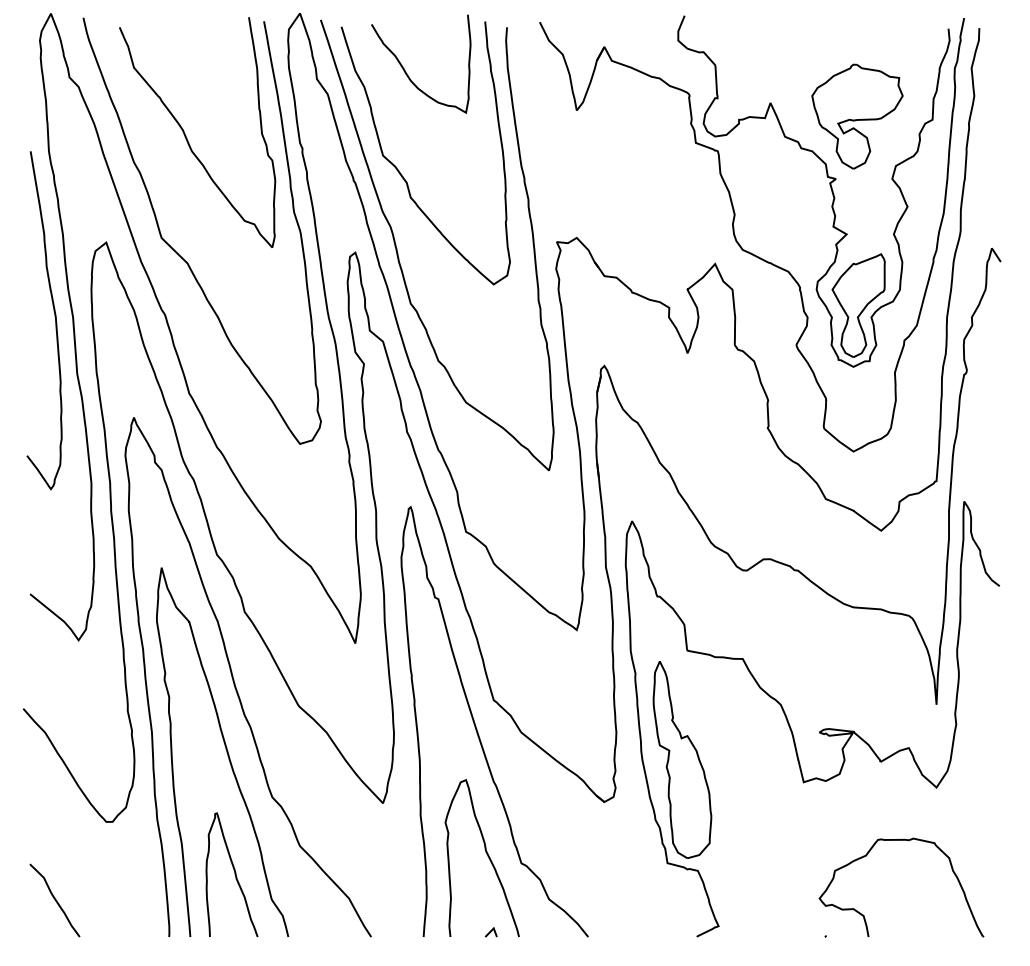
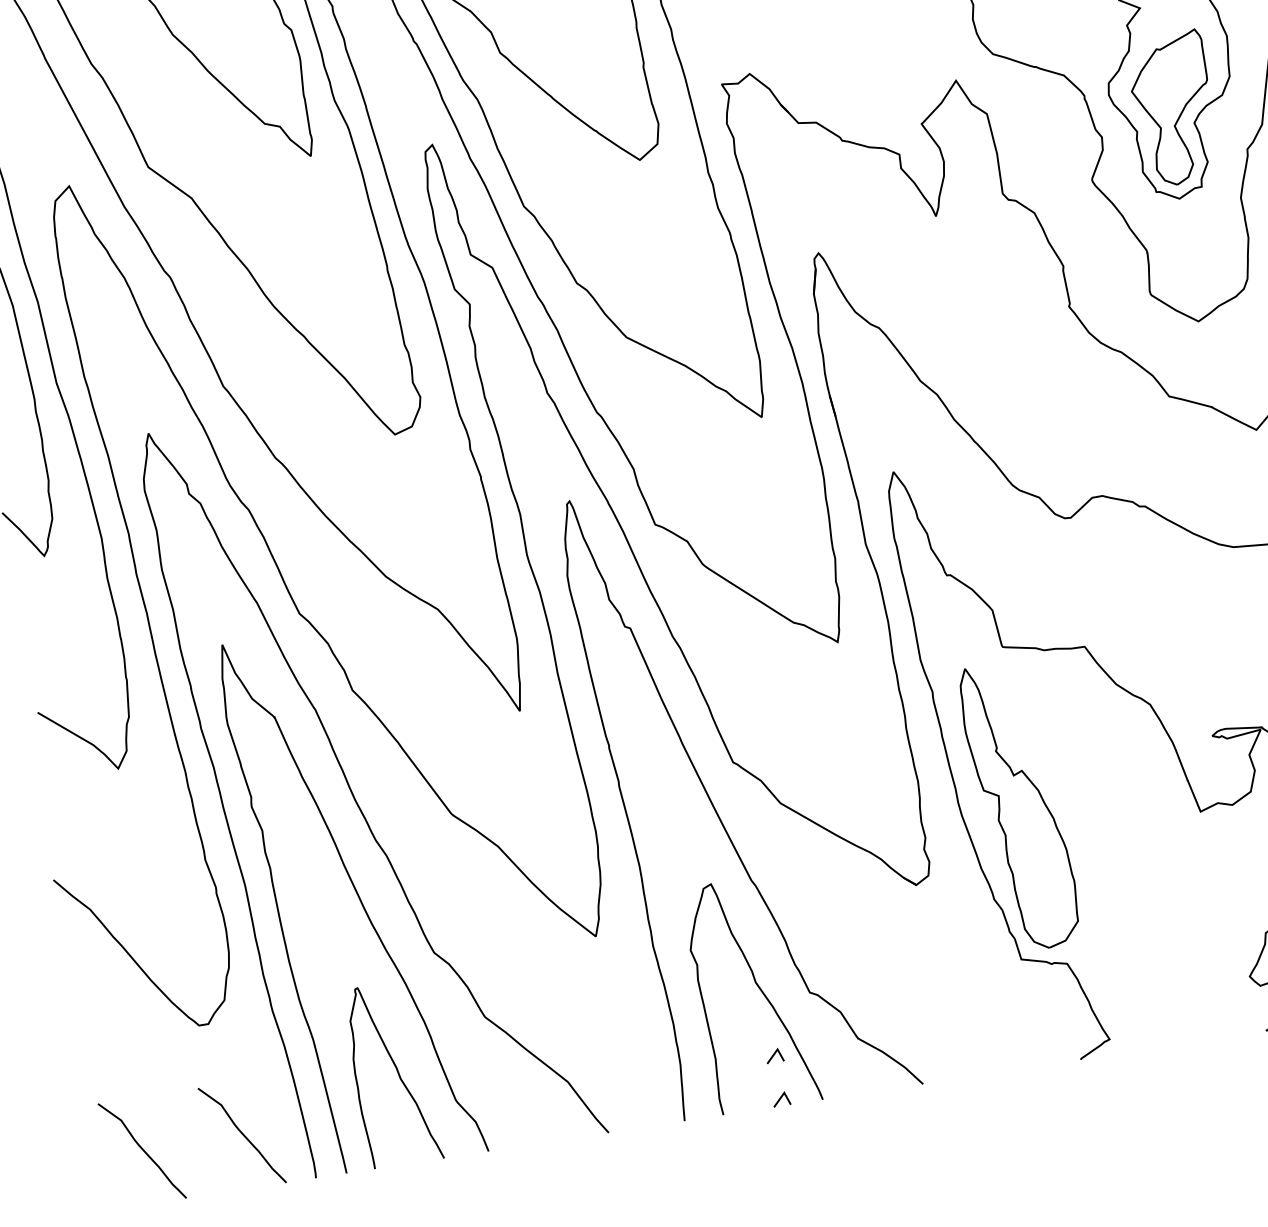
curve: (123, 900) -> (241, 1135), added
line: (490, 902) -> (773, 1056), added

